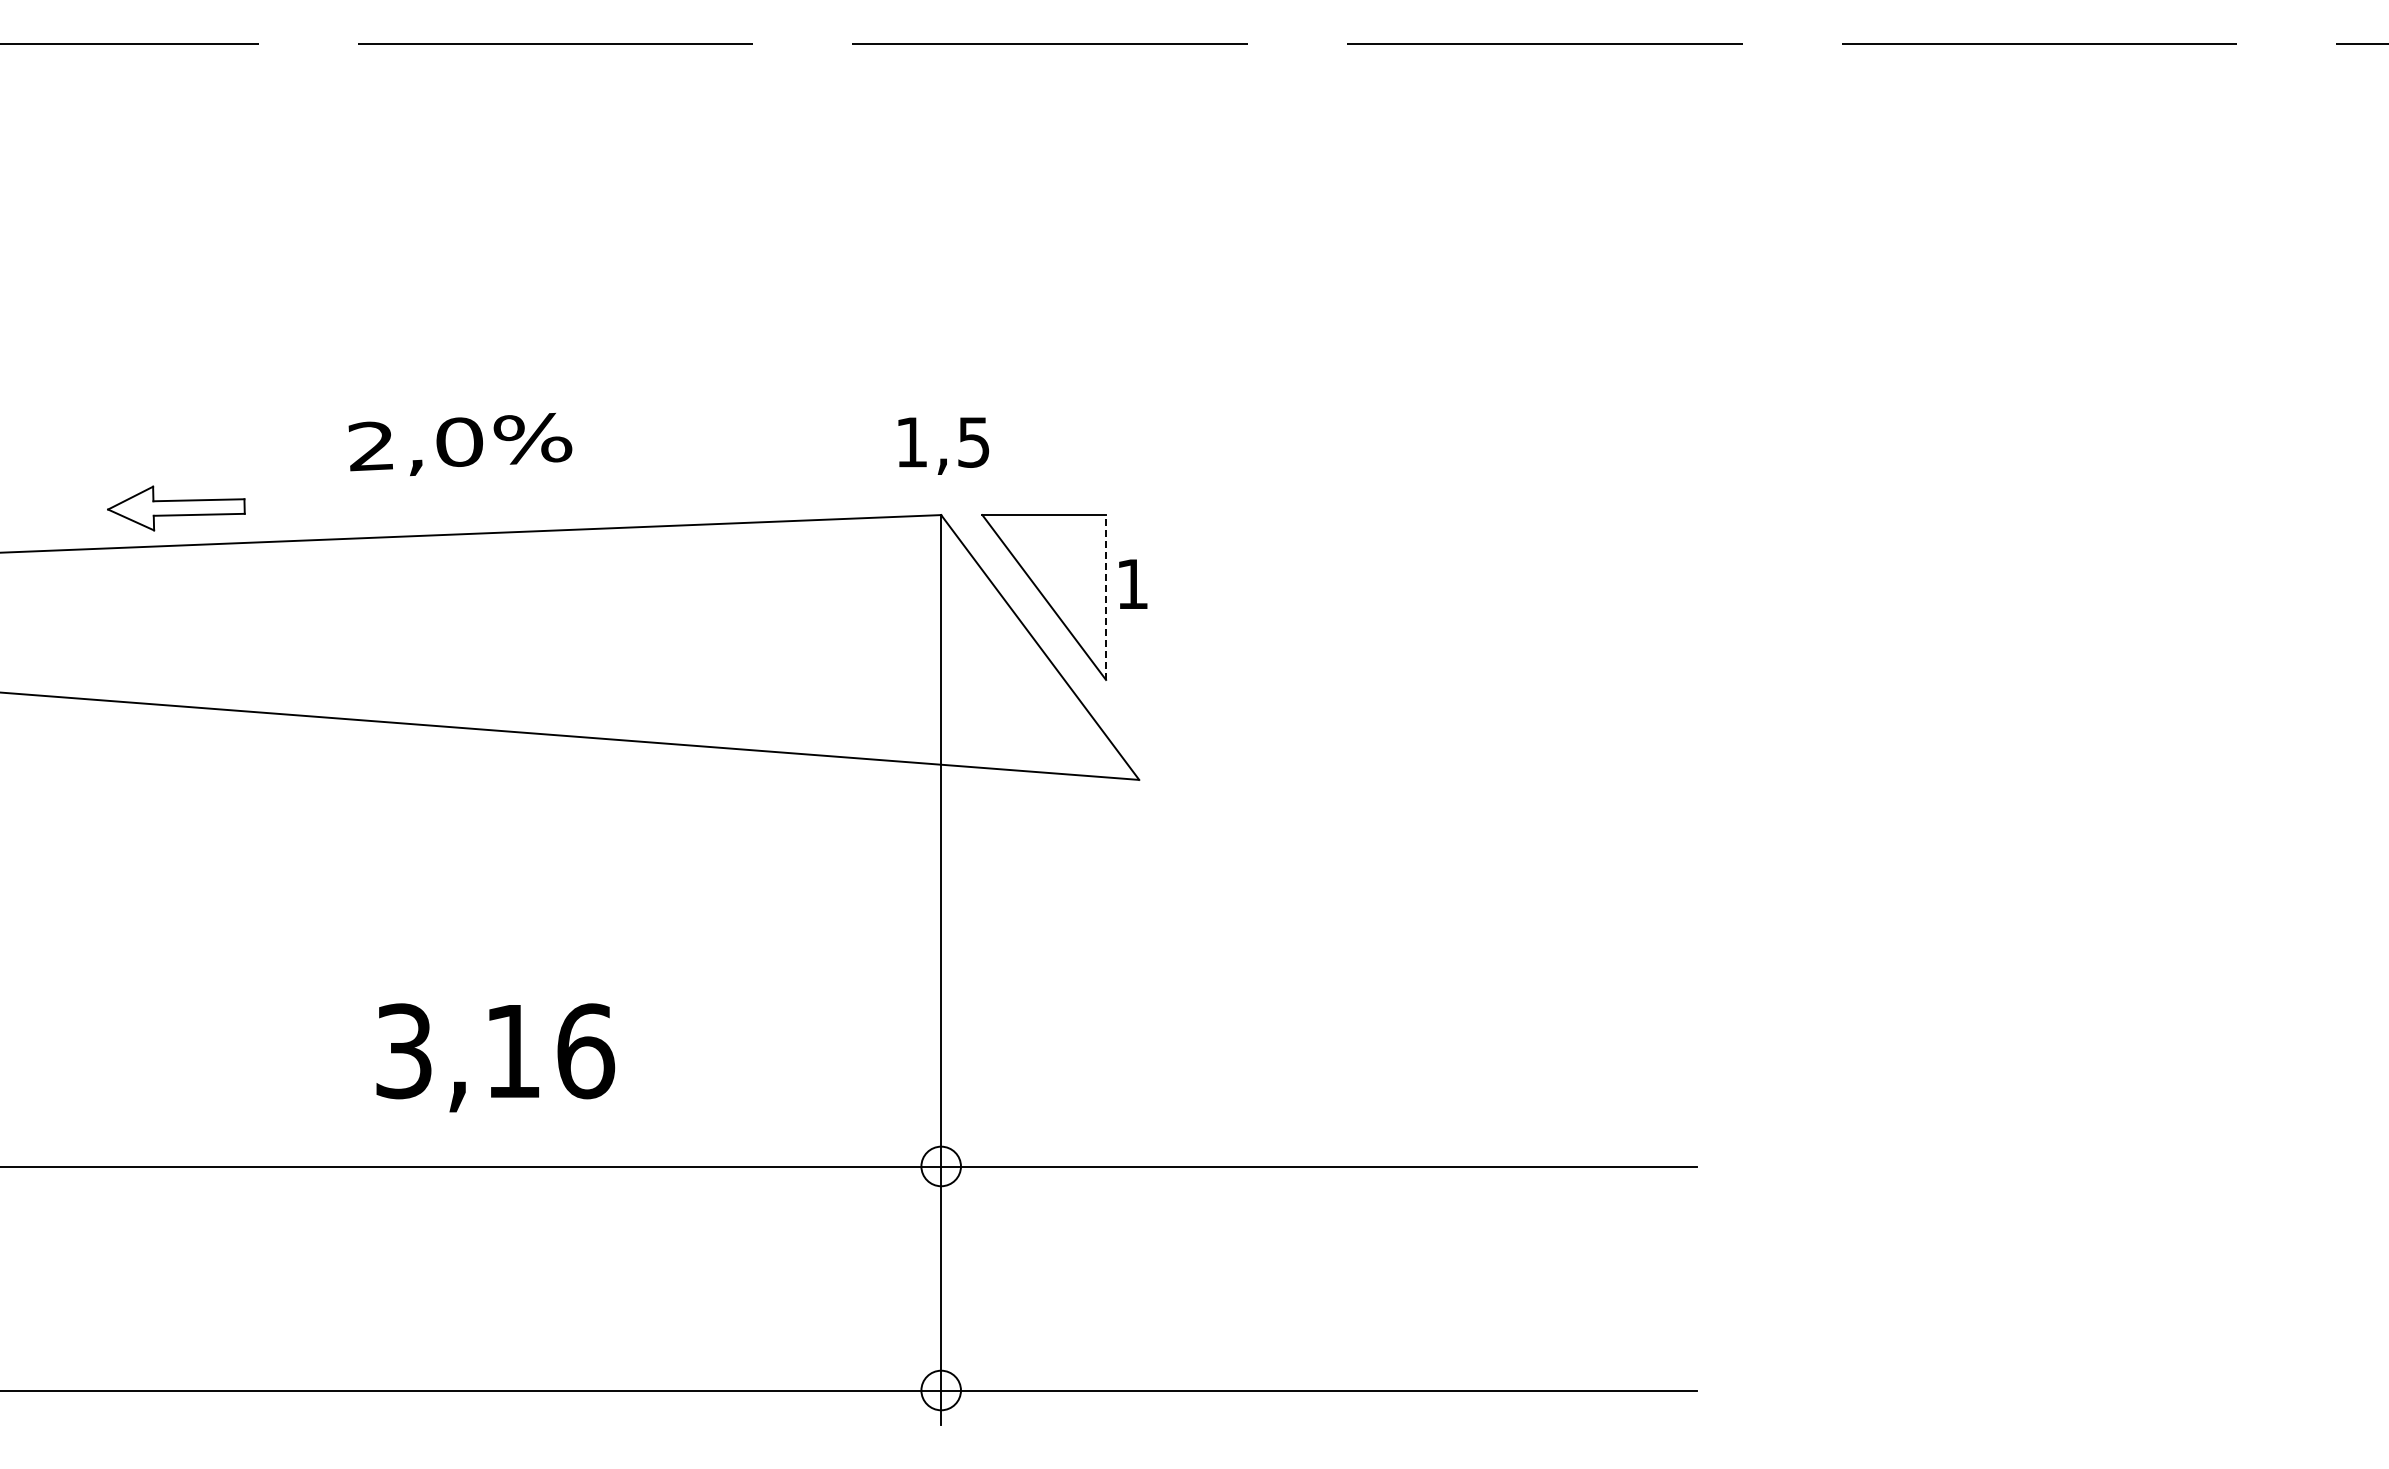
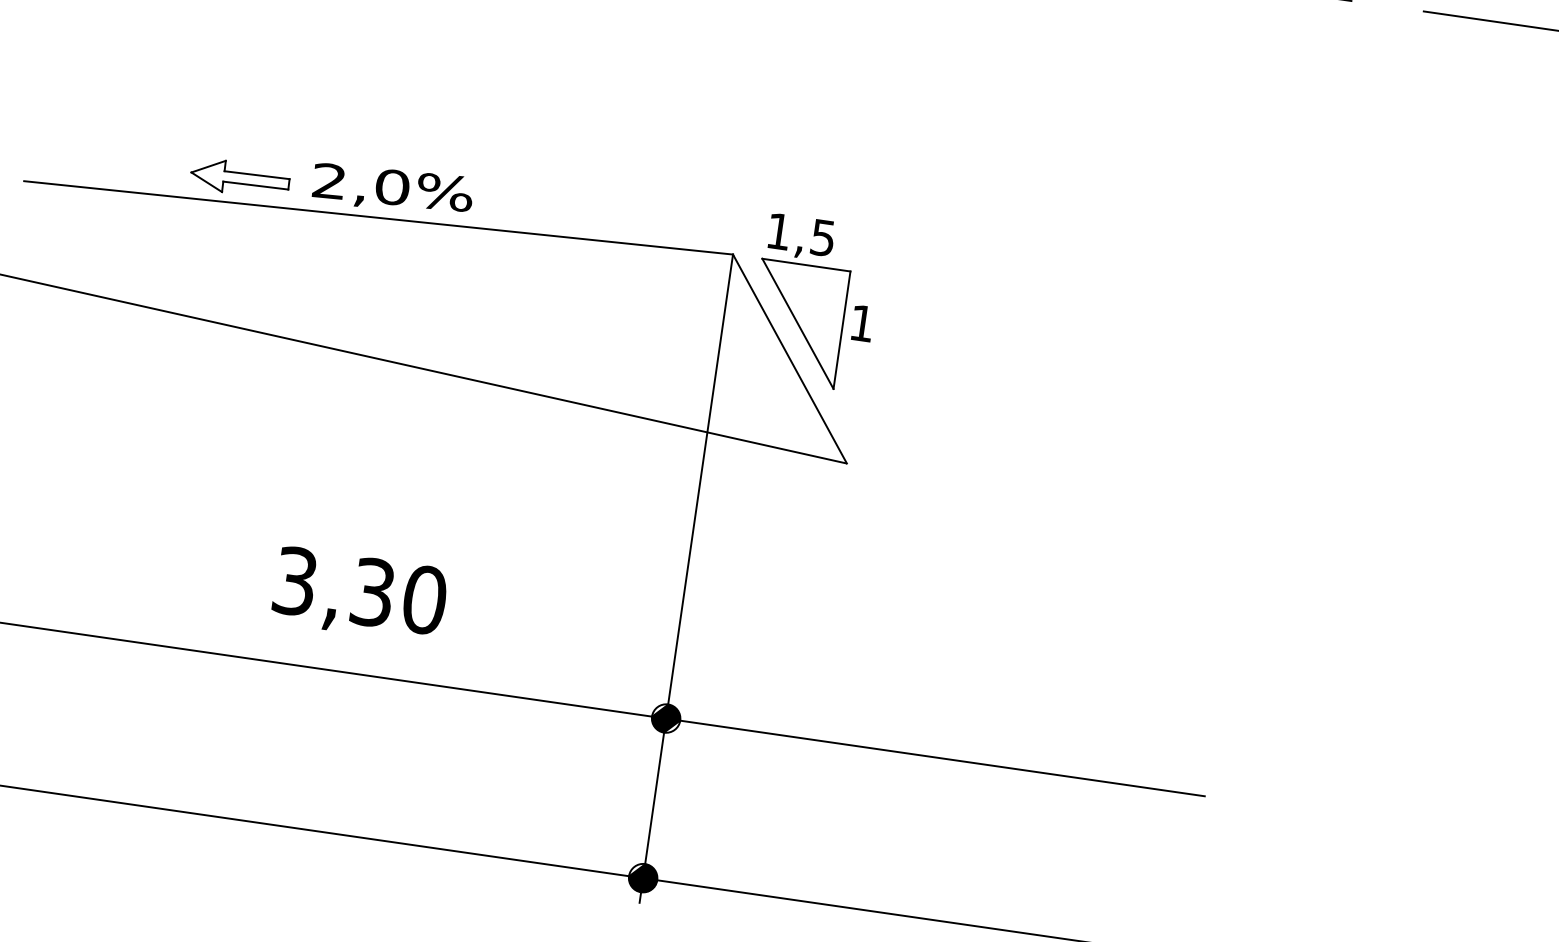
text: (460, 444) -> (392, 189), moved
text: (943, 445) -> (801, 237), moved
part: (176, 508) -> (240, 178), moved
line: (1106, 597) -> (842, 330), dashed -> solid
text: (550, 1051) -> (399, 596), 3,16 -> 3,30
hatch: (940, 1166) -> (665, 718), added
hatch: (940, 1390) -> (642, 878), added

